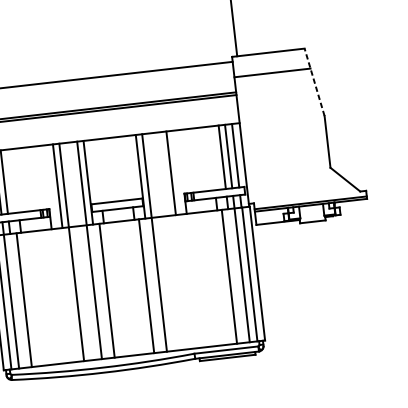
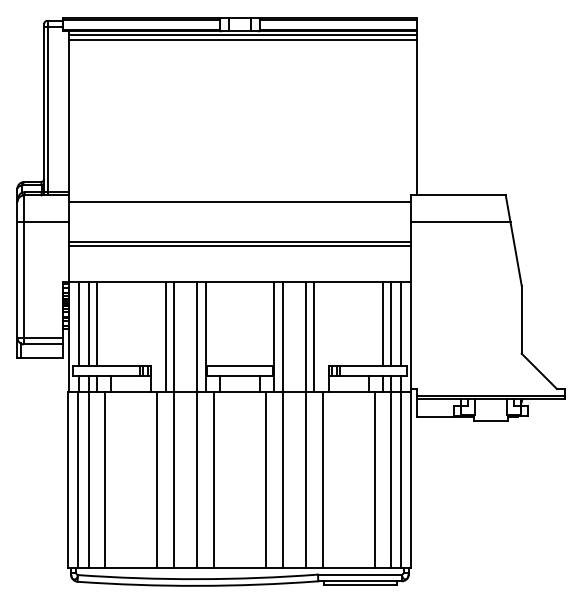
line: (314, 82) -> (513, 240), dashed -> solid
line: (172, 240) -> (306, 424), added
line: (189, 280) -> (322, 479), added
line: (63, 295) -> (157, 479), added

